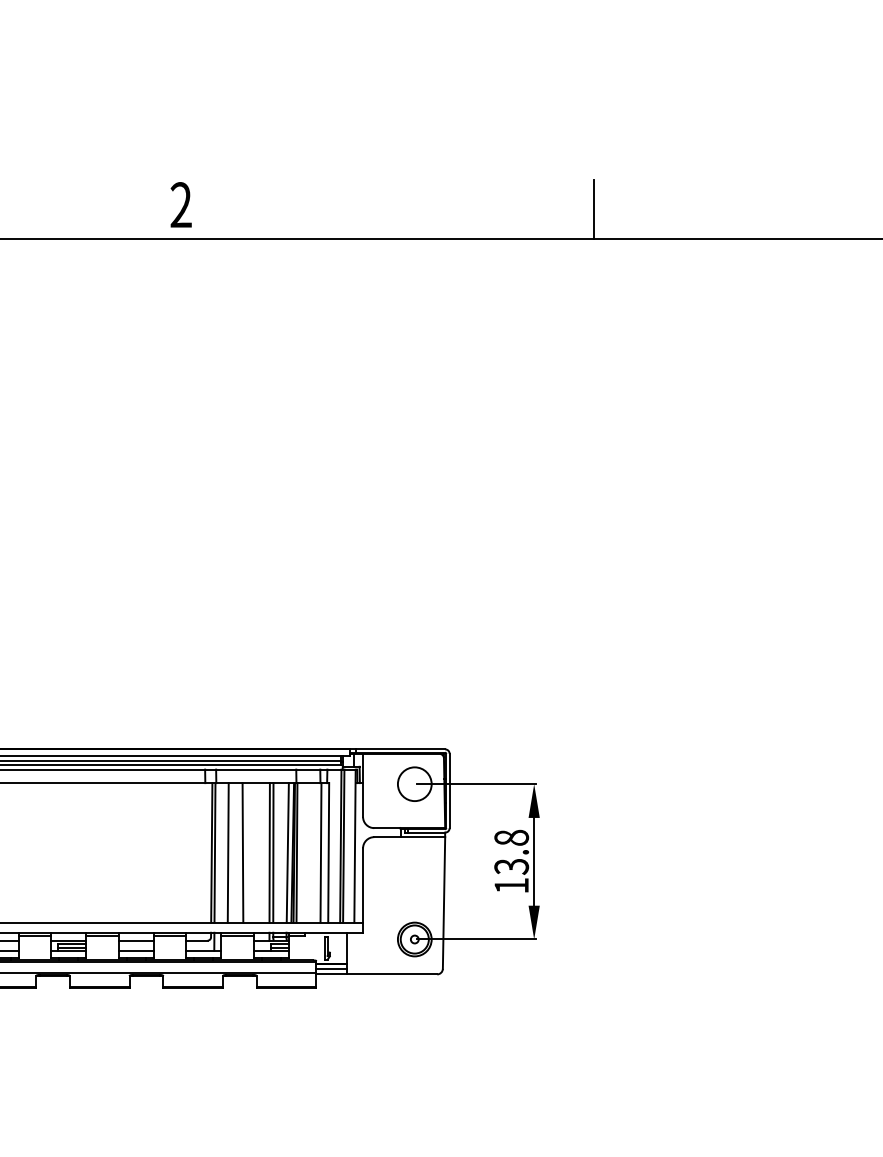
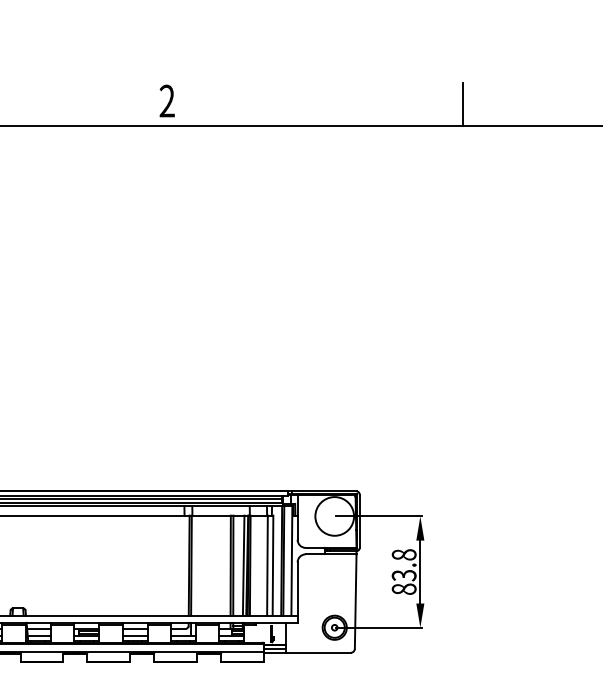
circle: (414, 784) -> (334, 516), size x1.6
line: (227, 852) -> (200, 565), removed
line: (242, 852) -> (211, 565), removed
text: (511, 885) -> (404, 589), 13.8 -> 83.8

